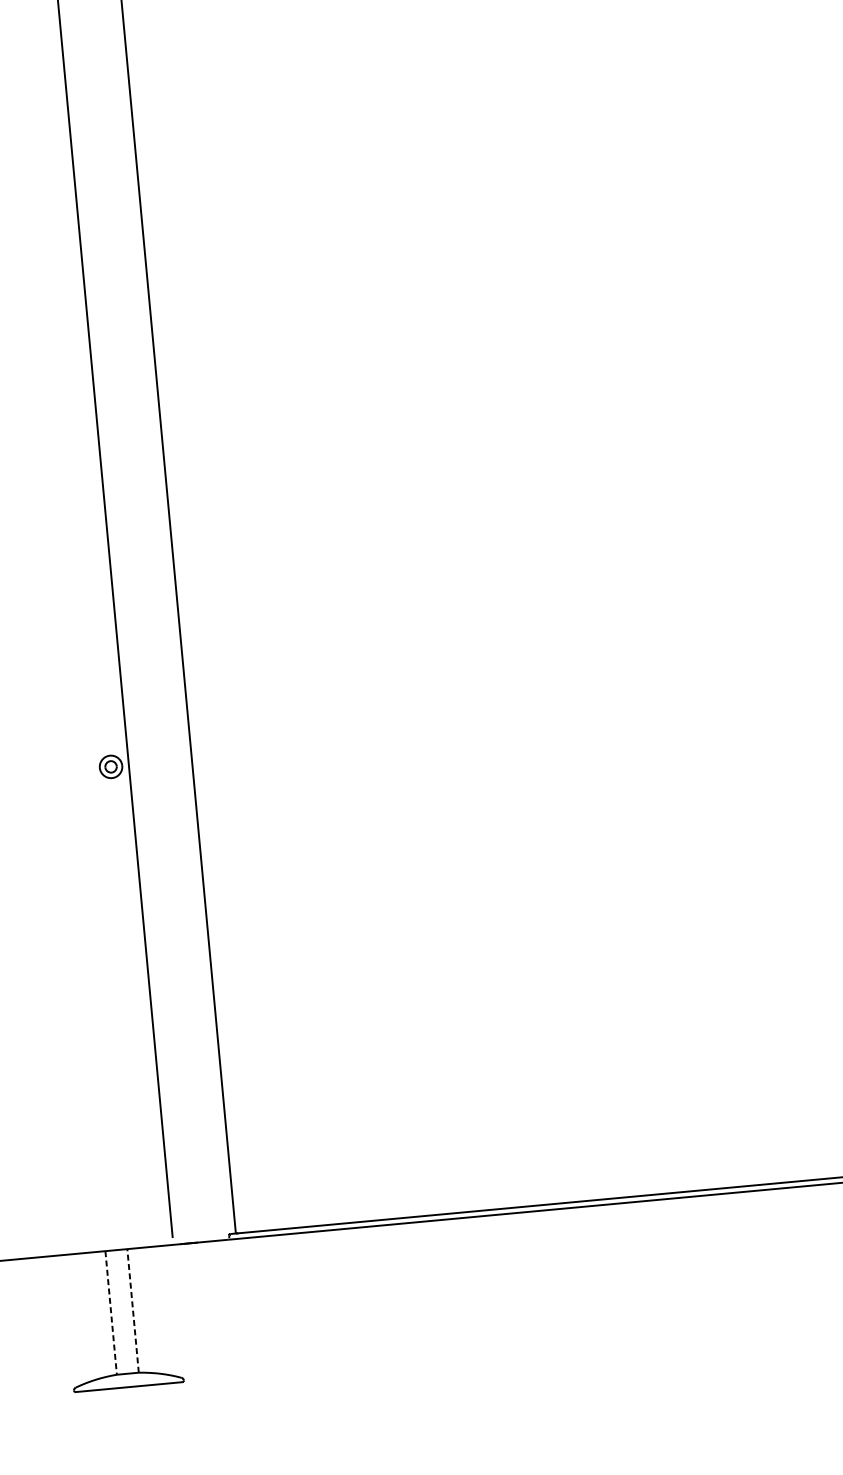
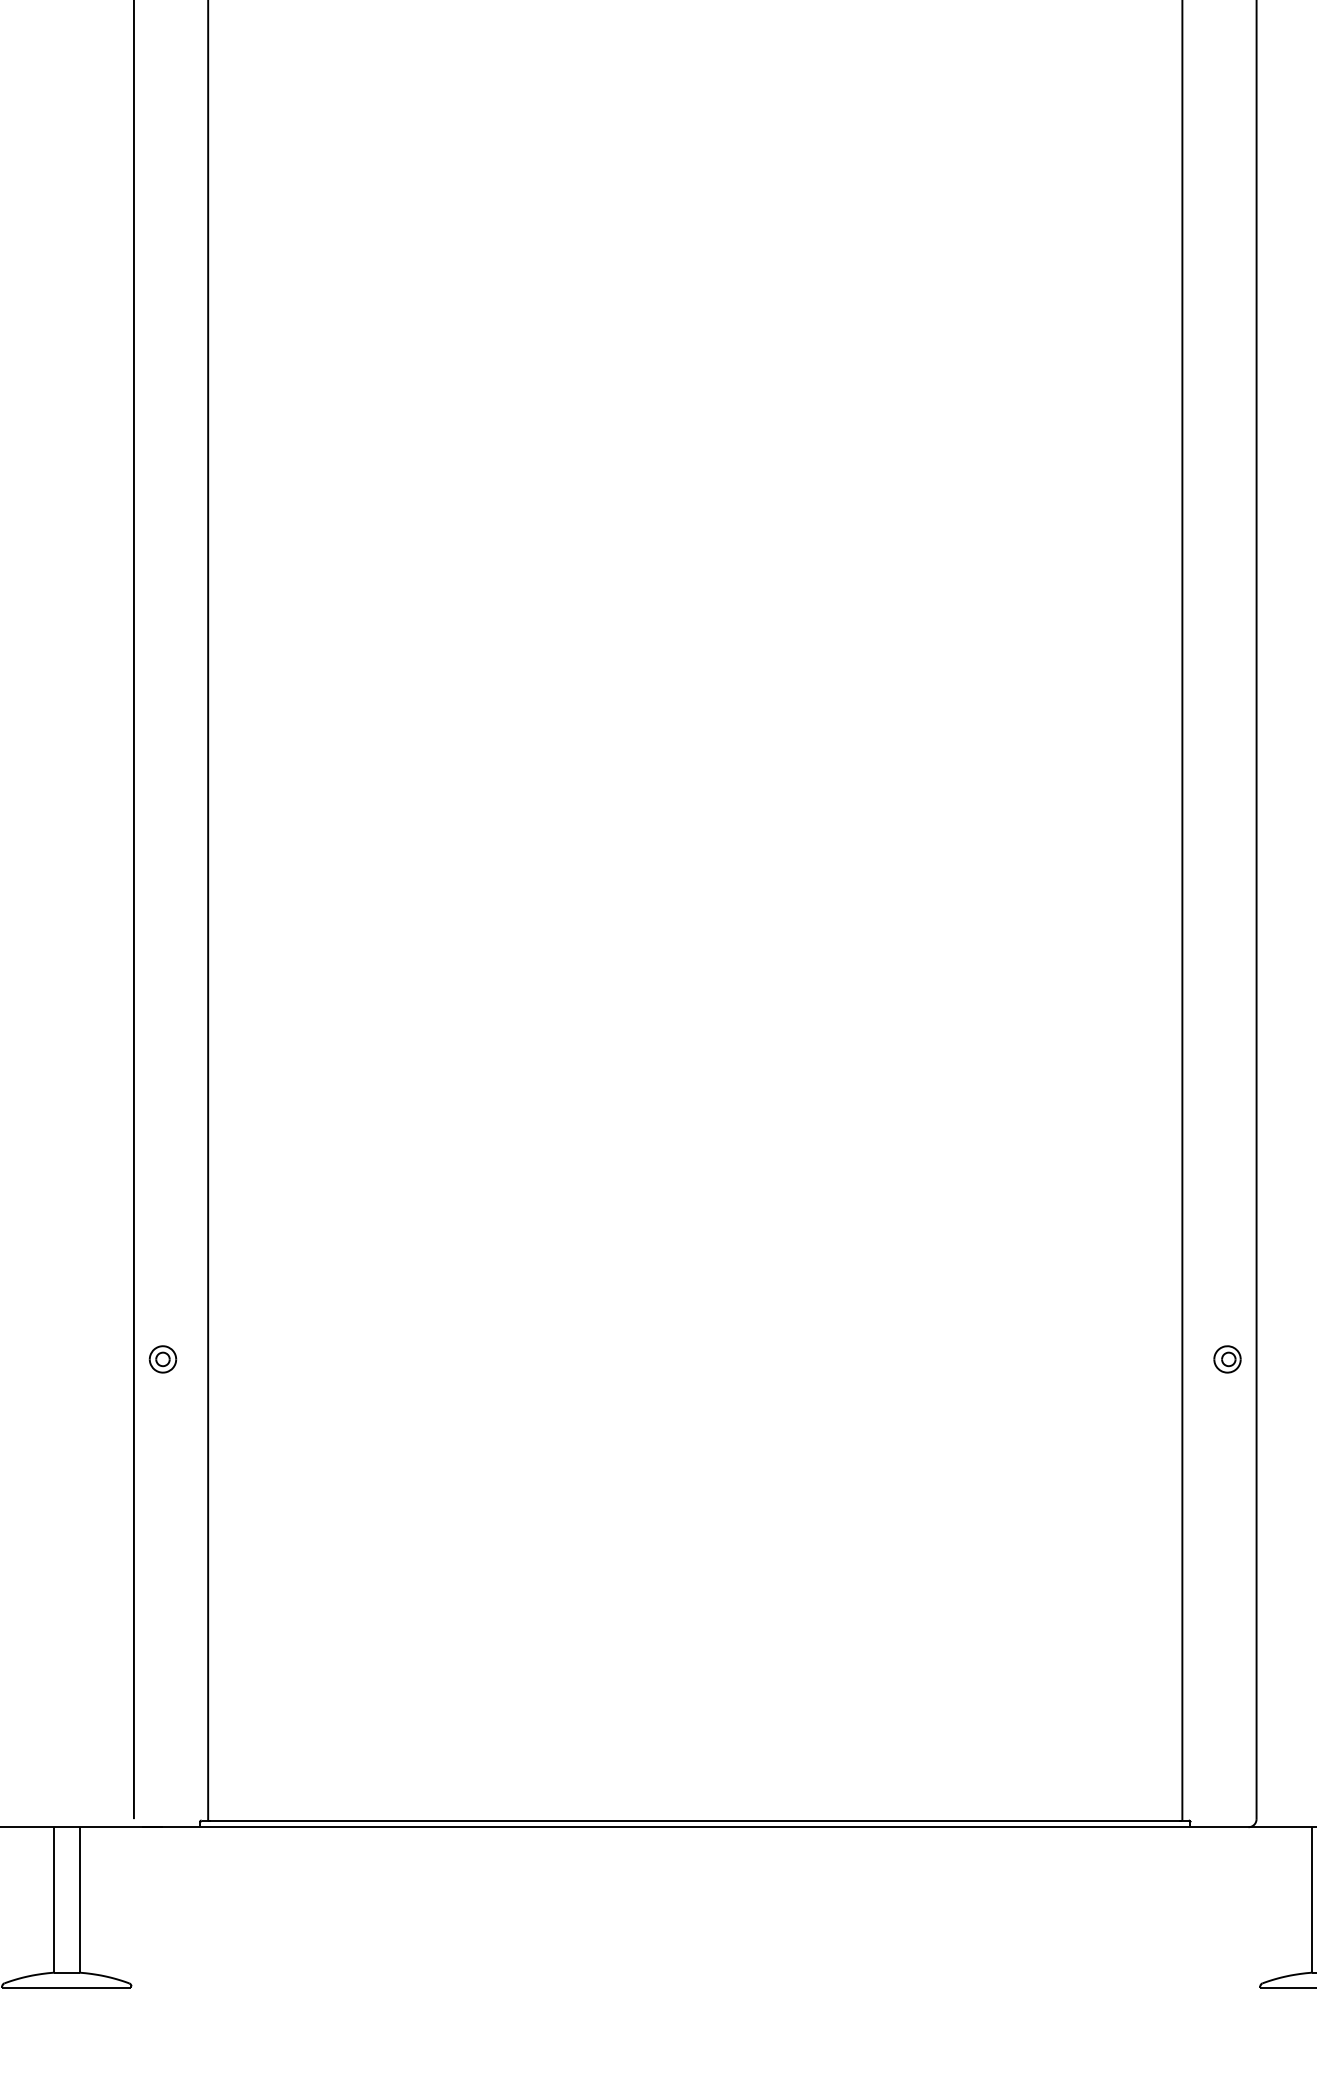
part: (110, 766) -> (162, 1359), moved
line: (132, 1310) -> (79, 1899), dashed -> solid
line: (110, 1312) -> (53, 1899), dashed -> solid

